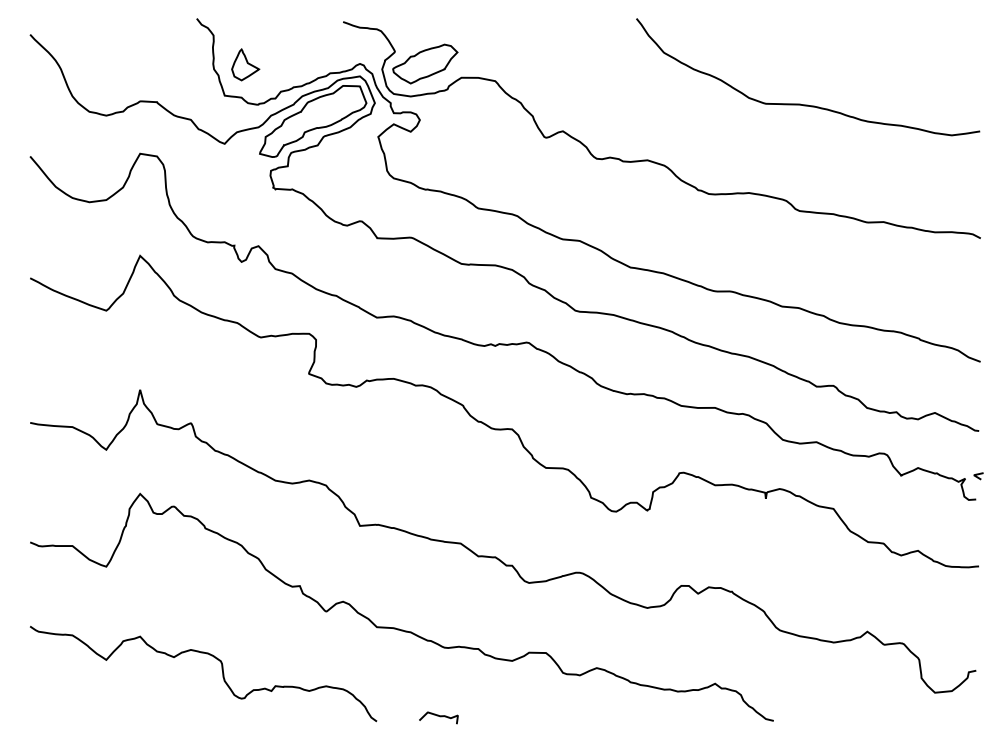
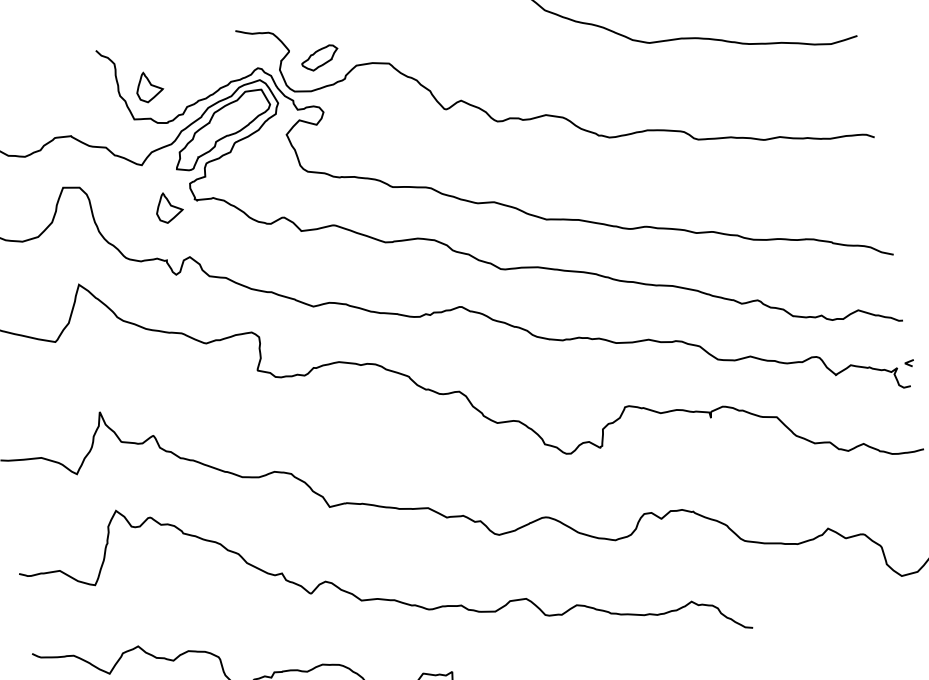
part: (425, 63) -> (320, 57), size x0.6
part: (245, 191) -> (169, 207), added

